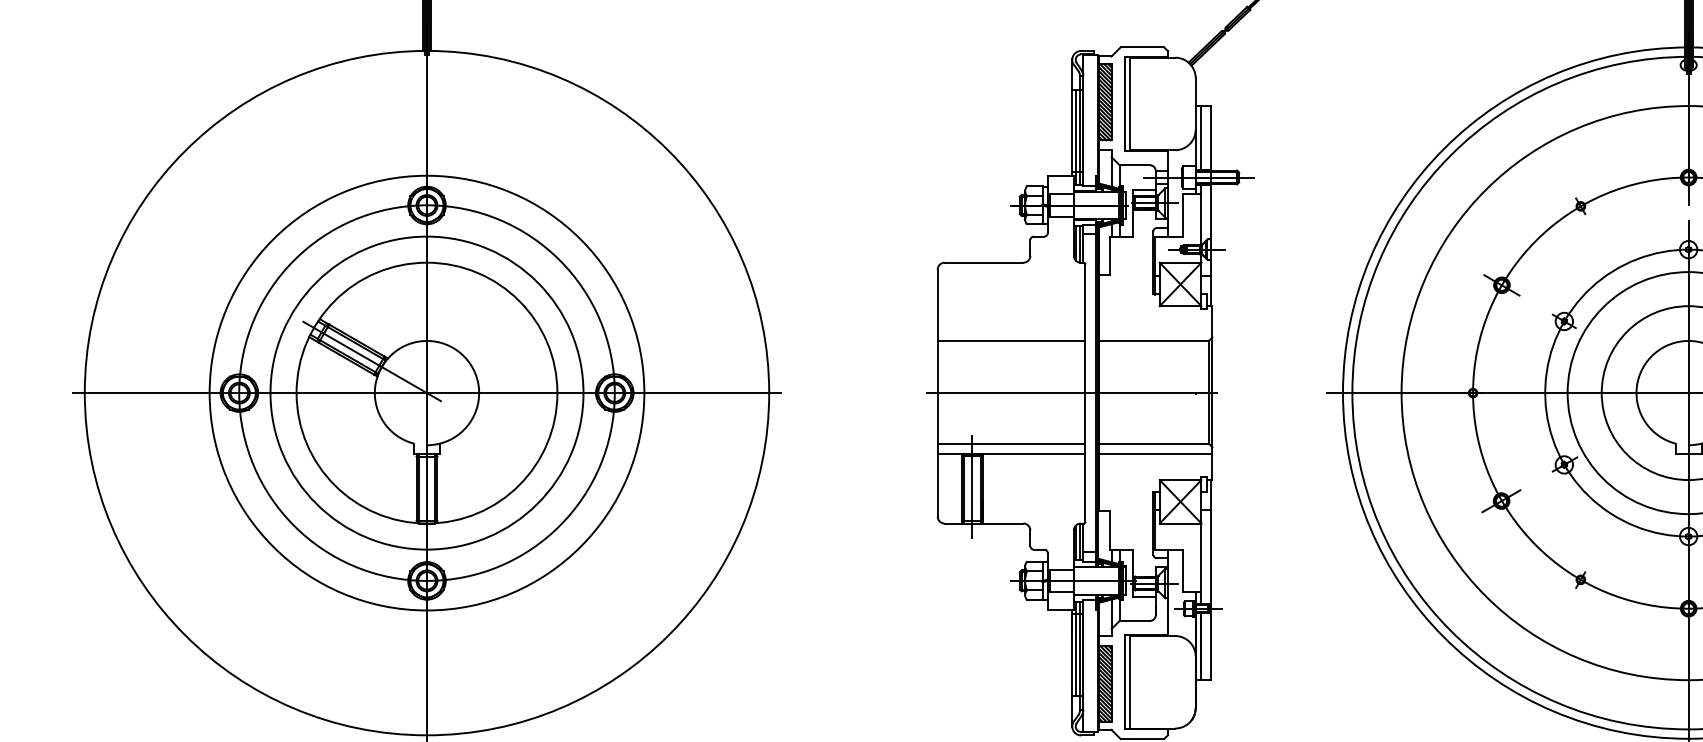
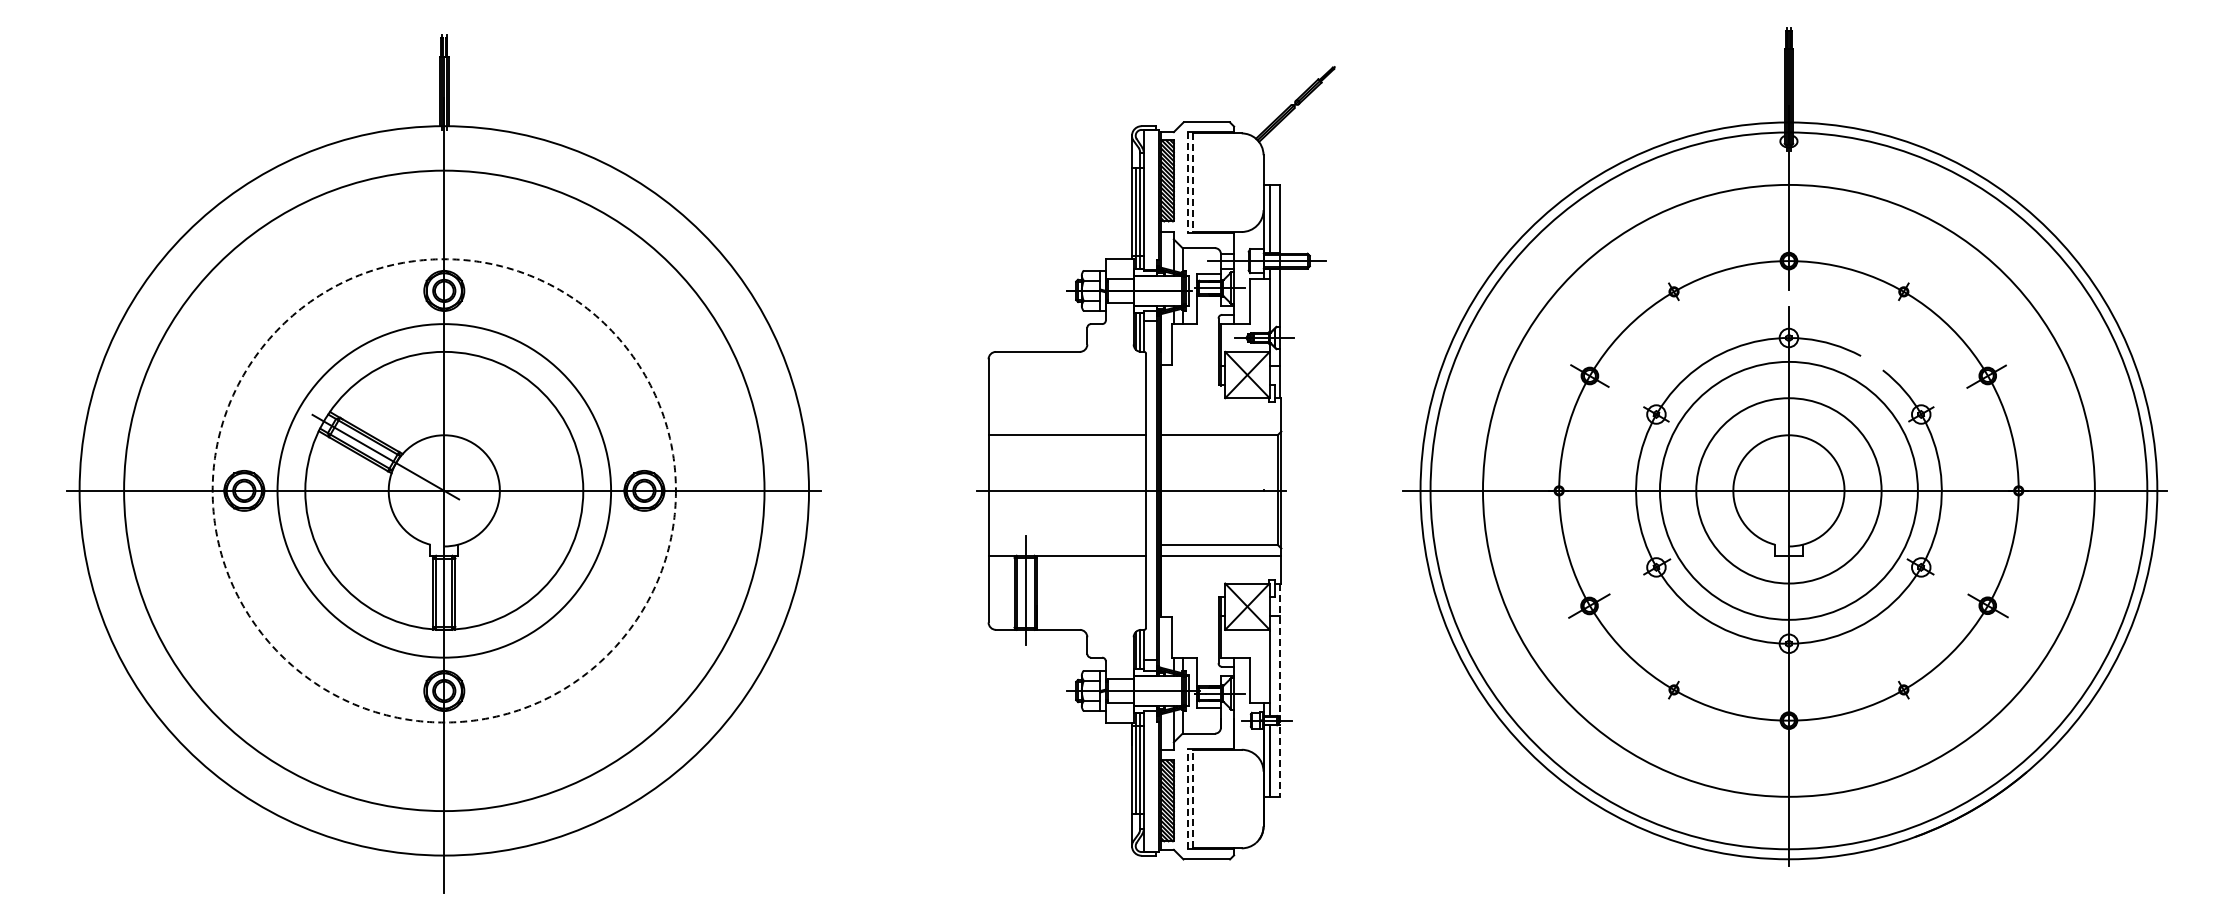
line: (1124, 104) -> (1187, 183), solid -> dashed
line: (1129, 104) -> (1193, 183), solid -> dashed
circle: (426, 392) -> (443, 490), solid -> dashed
circle: (427, 392) -> (444, 490), size x1.6
line: (1011, 443) -> (1067, 544), removed
line: (1210, 580) -> (1279, 690), solid -> dashed
line: (1124, 681) -> (1187, 798), solid -> dashed
line: (1129, 681) -> (1193, 798), solid -> dashed

